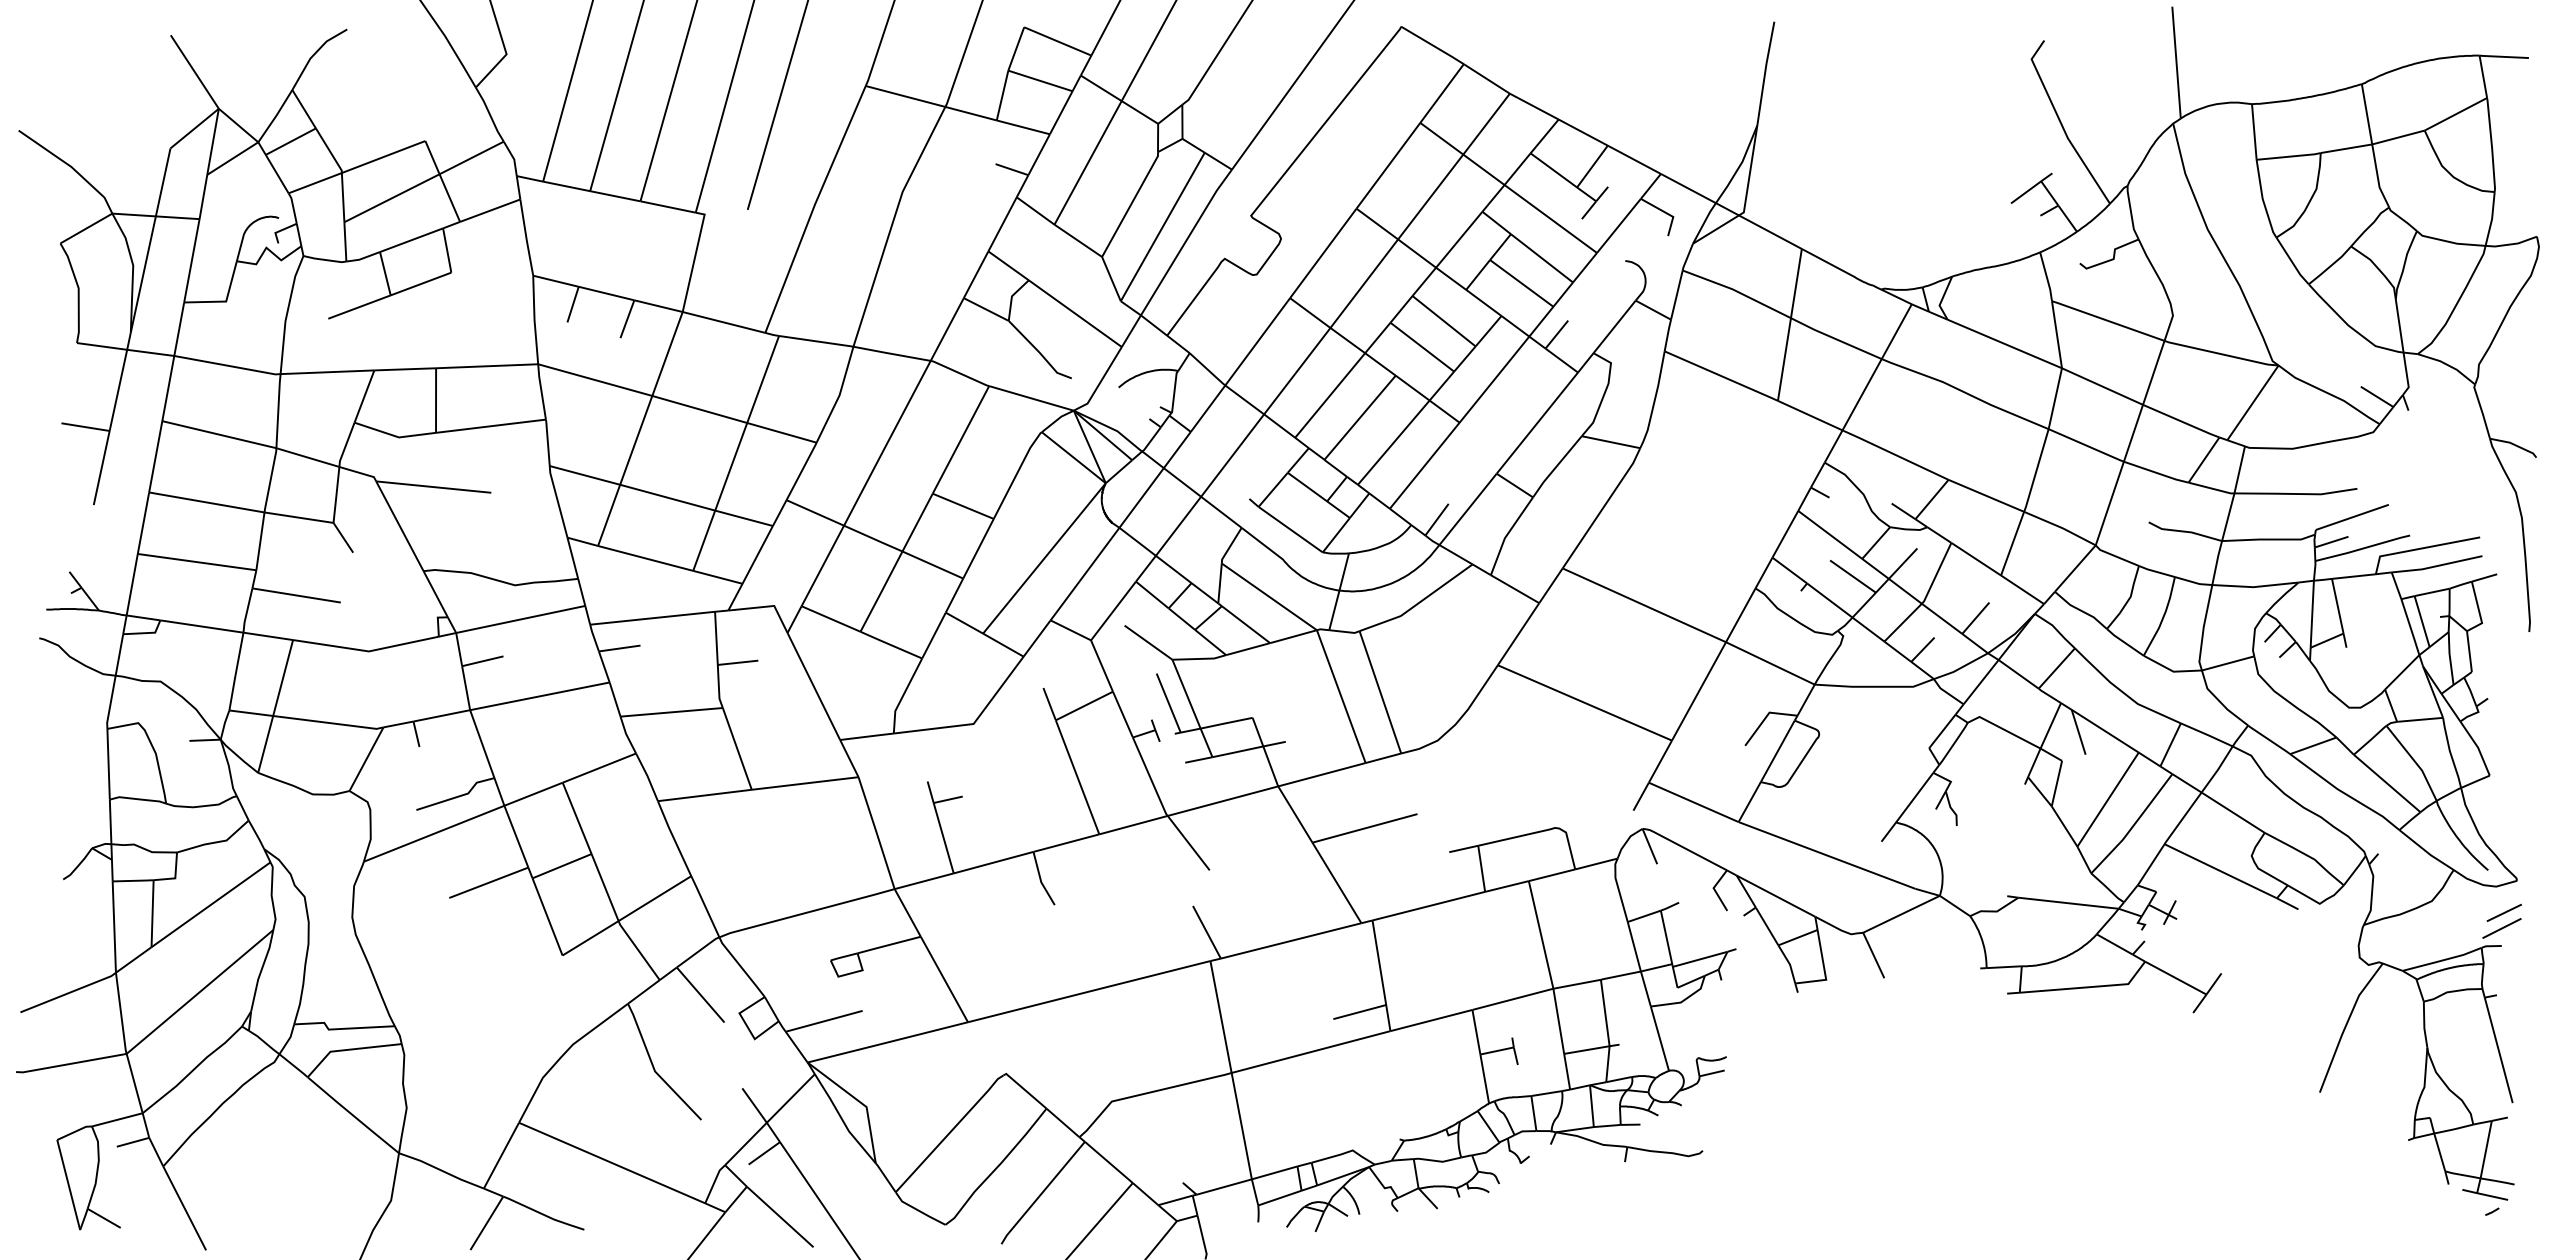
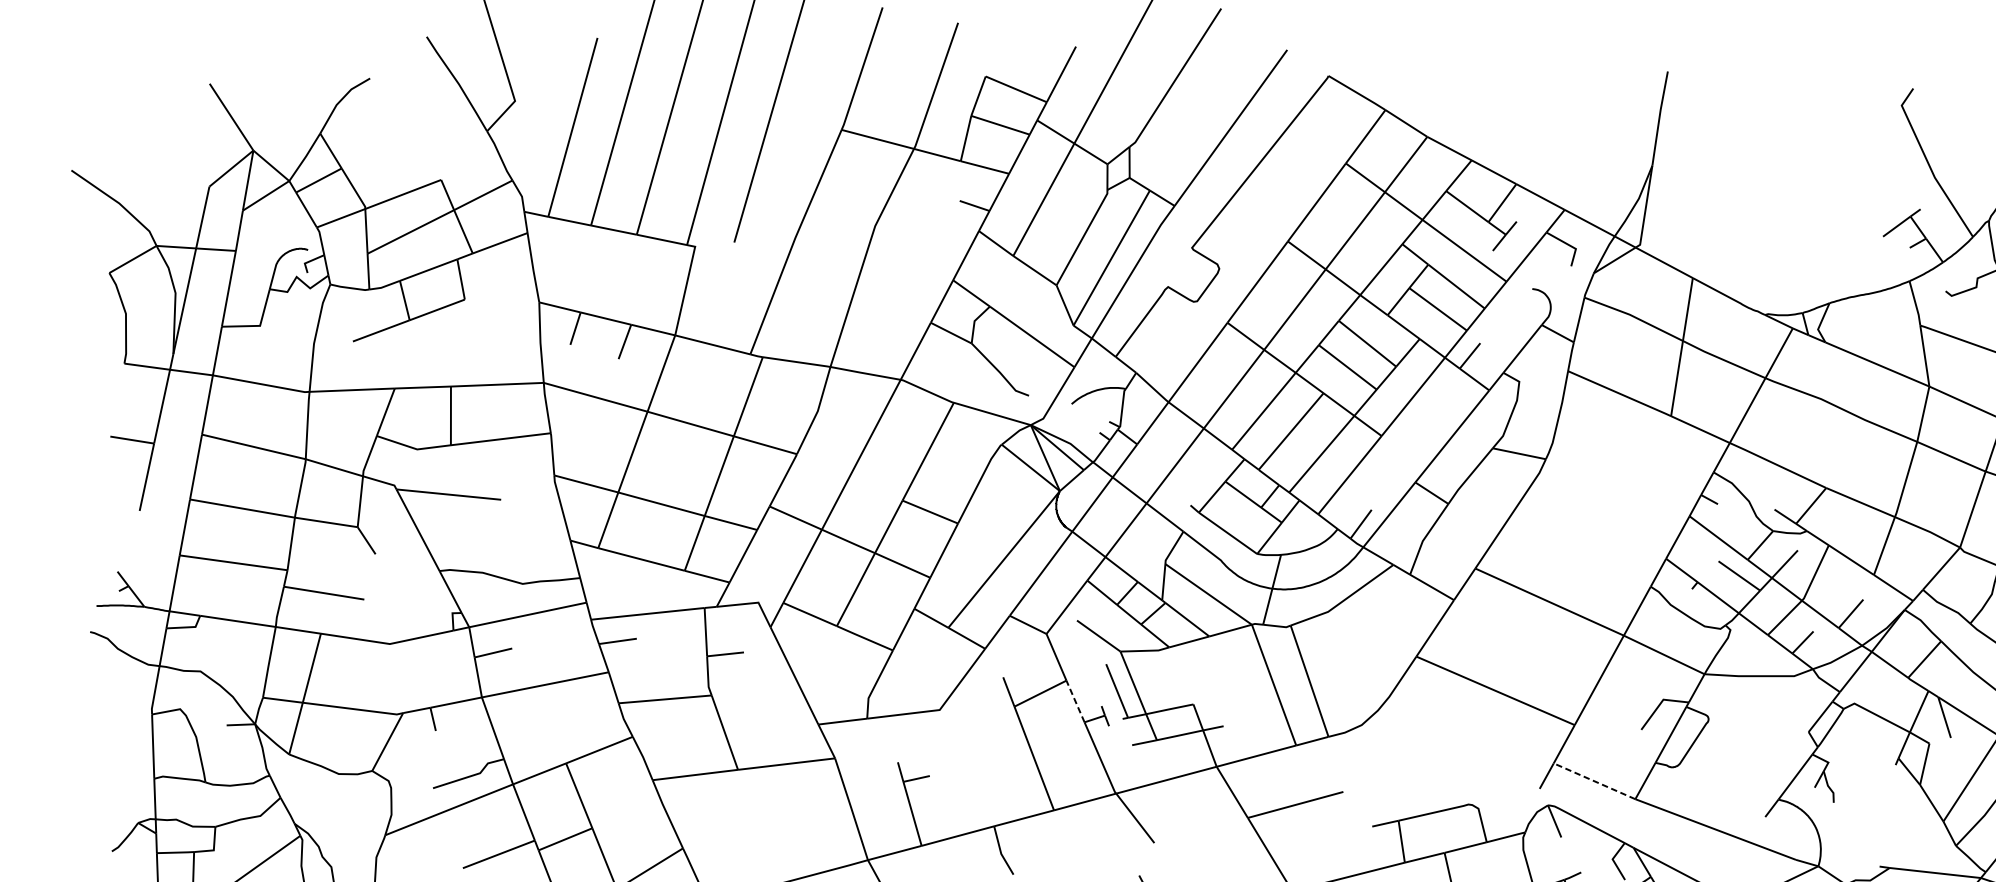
line: (1122, 714) -> (1075, 701), solid -> dashed
line: (1693, 802) -> (1594, 781), solid -> dashed

